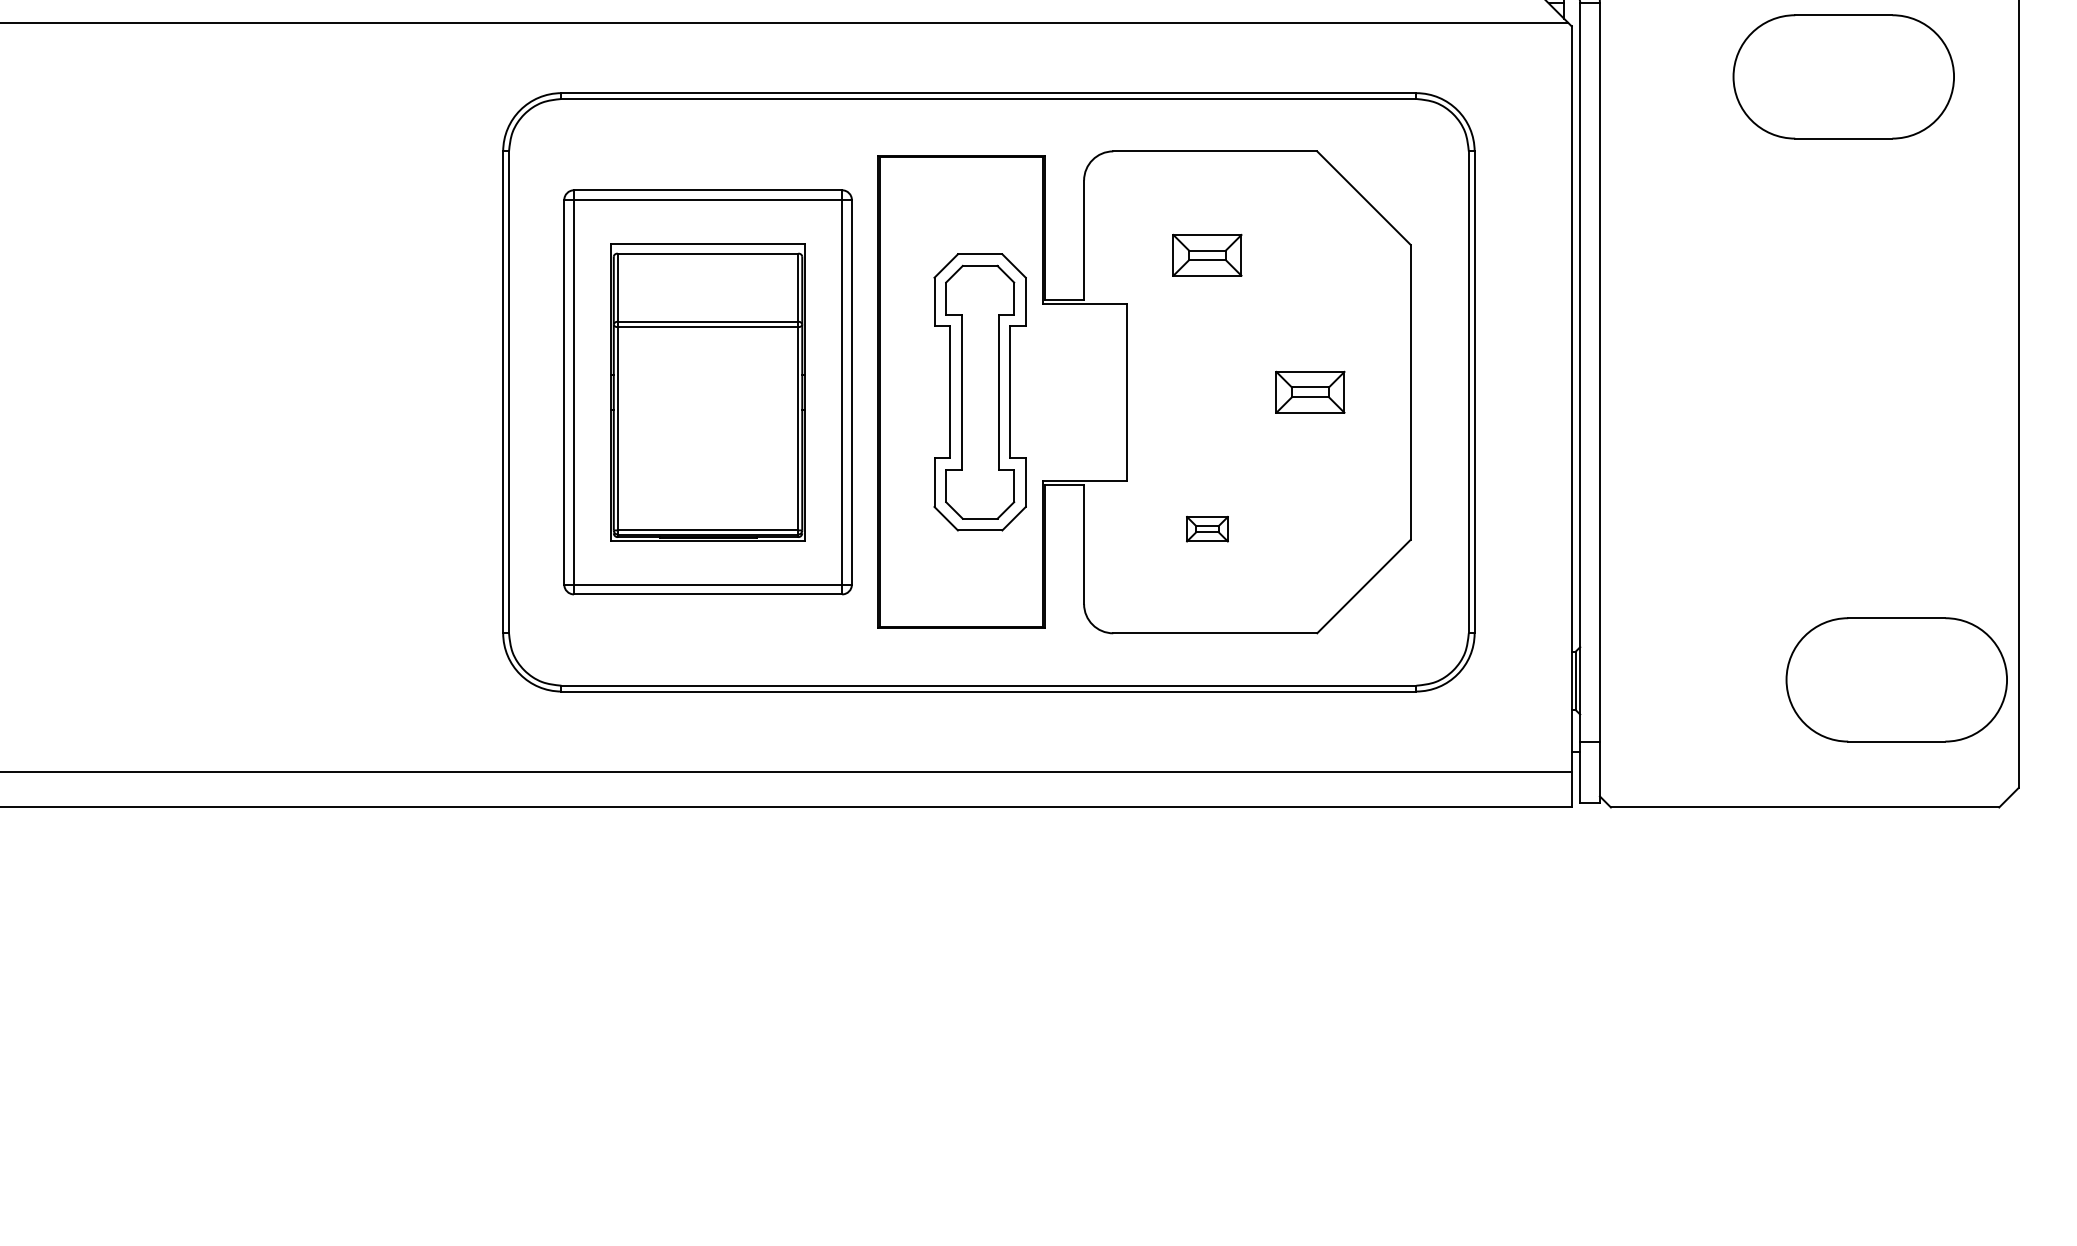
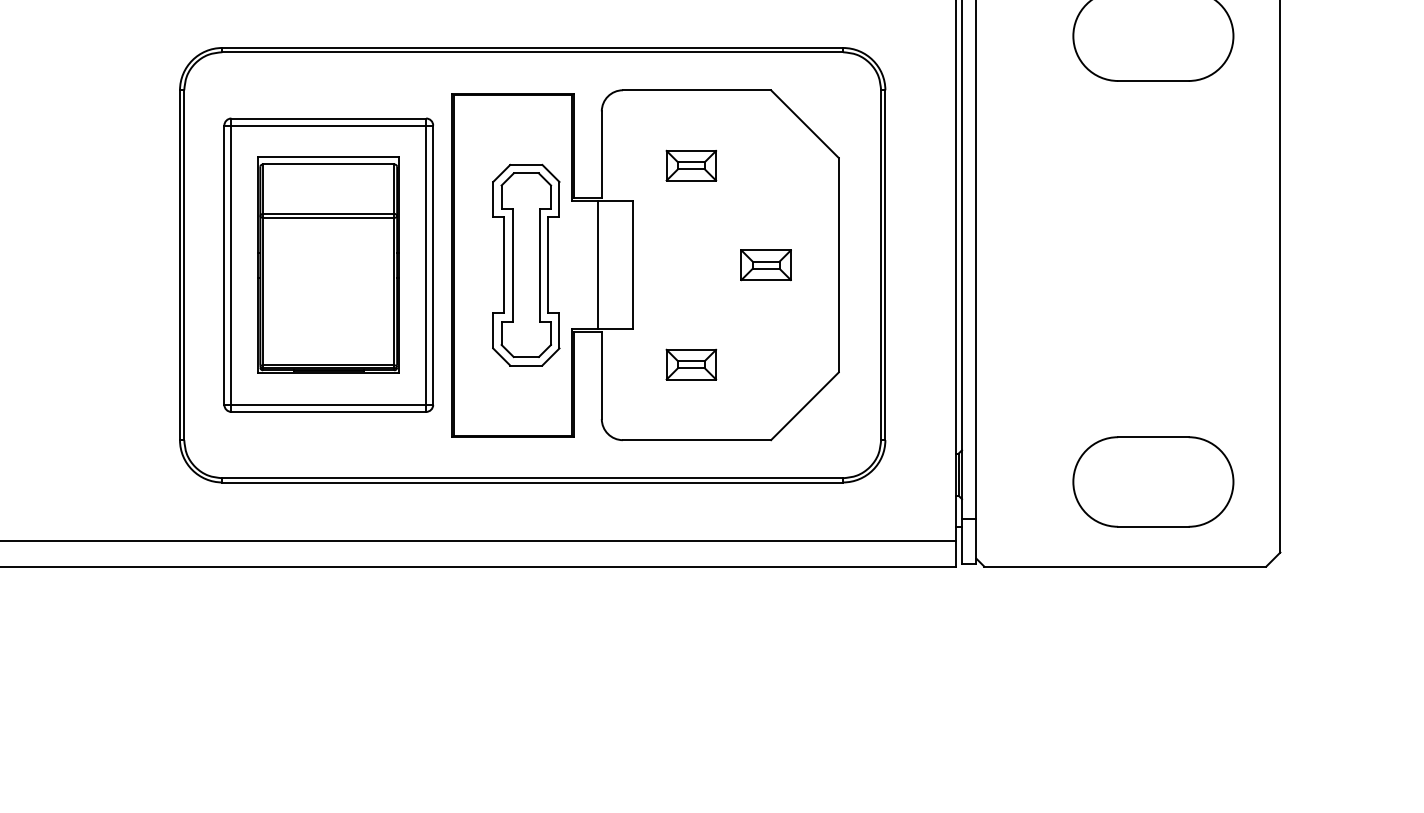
line: (1078, 391) -> (597, 264), added
part: (1207, 528) -> (691, 364), size x1.67
part: (1896, 679) -> (1153, 481), moved

